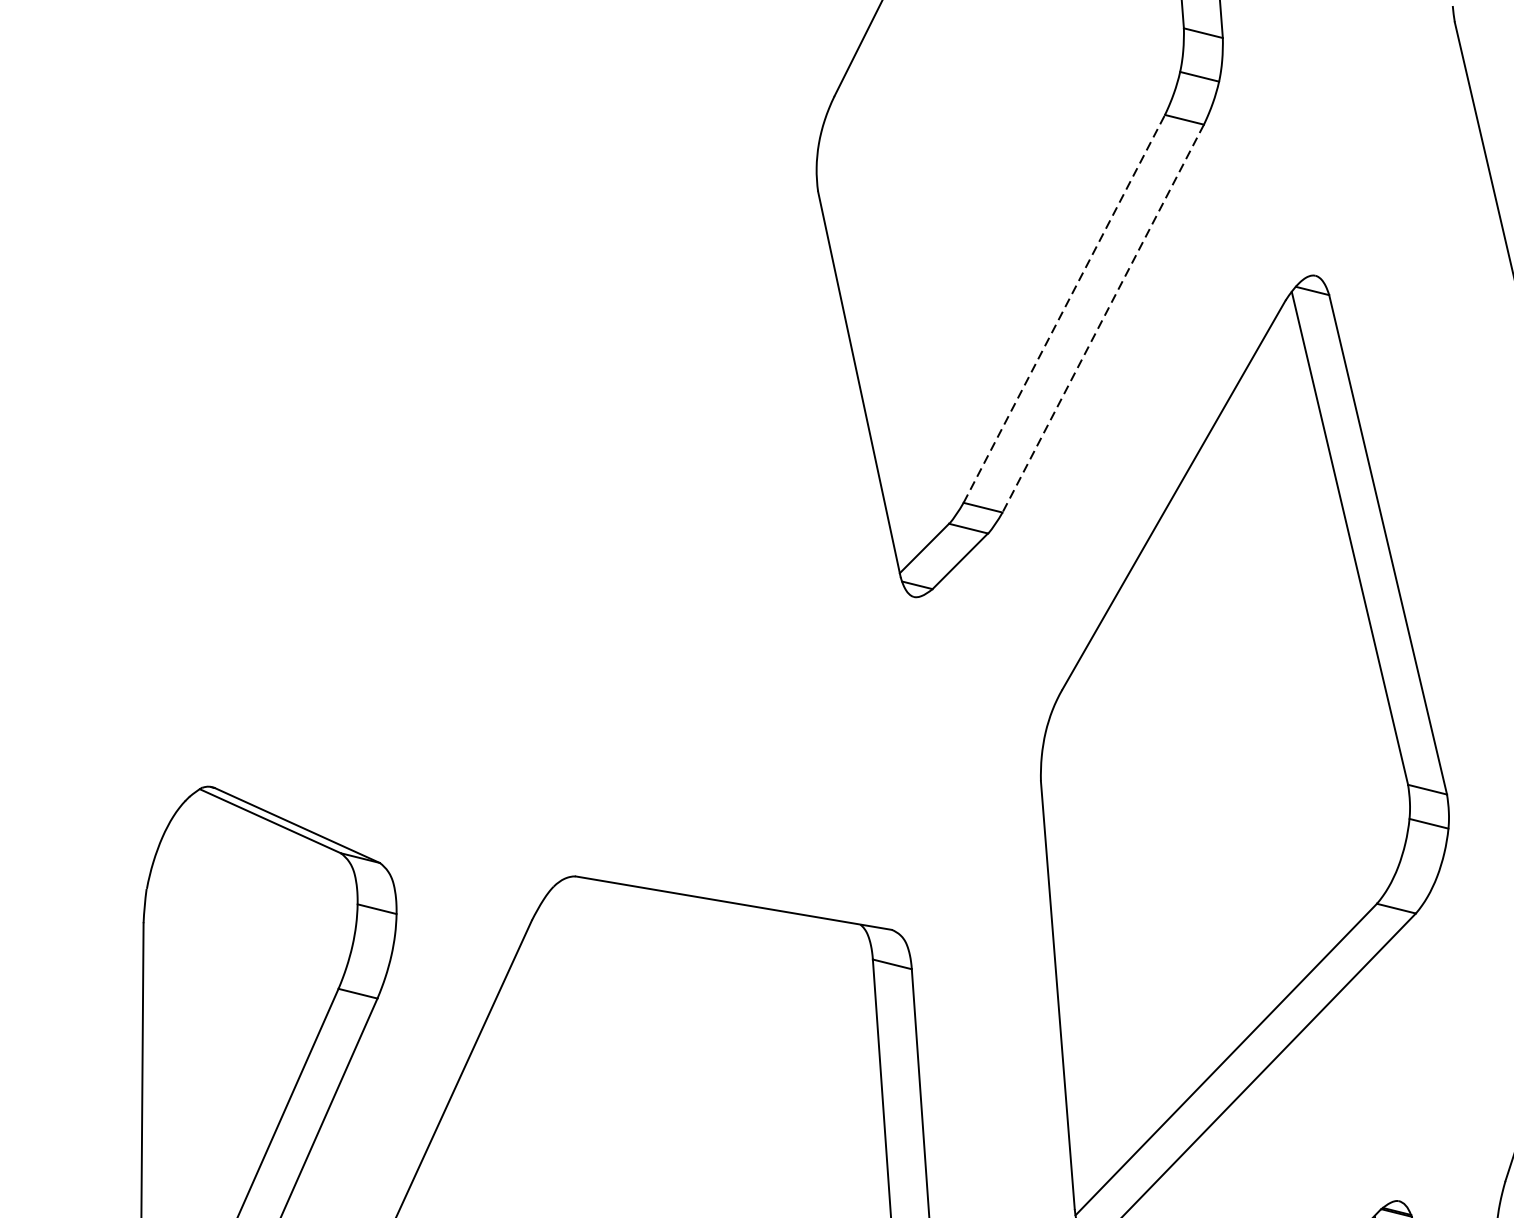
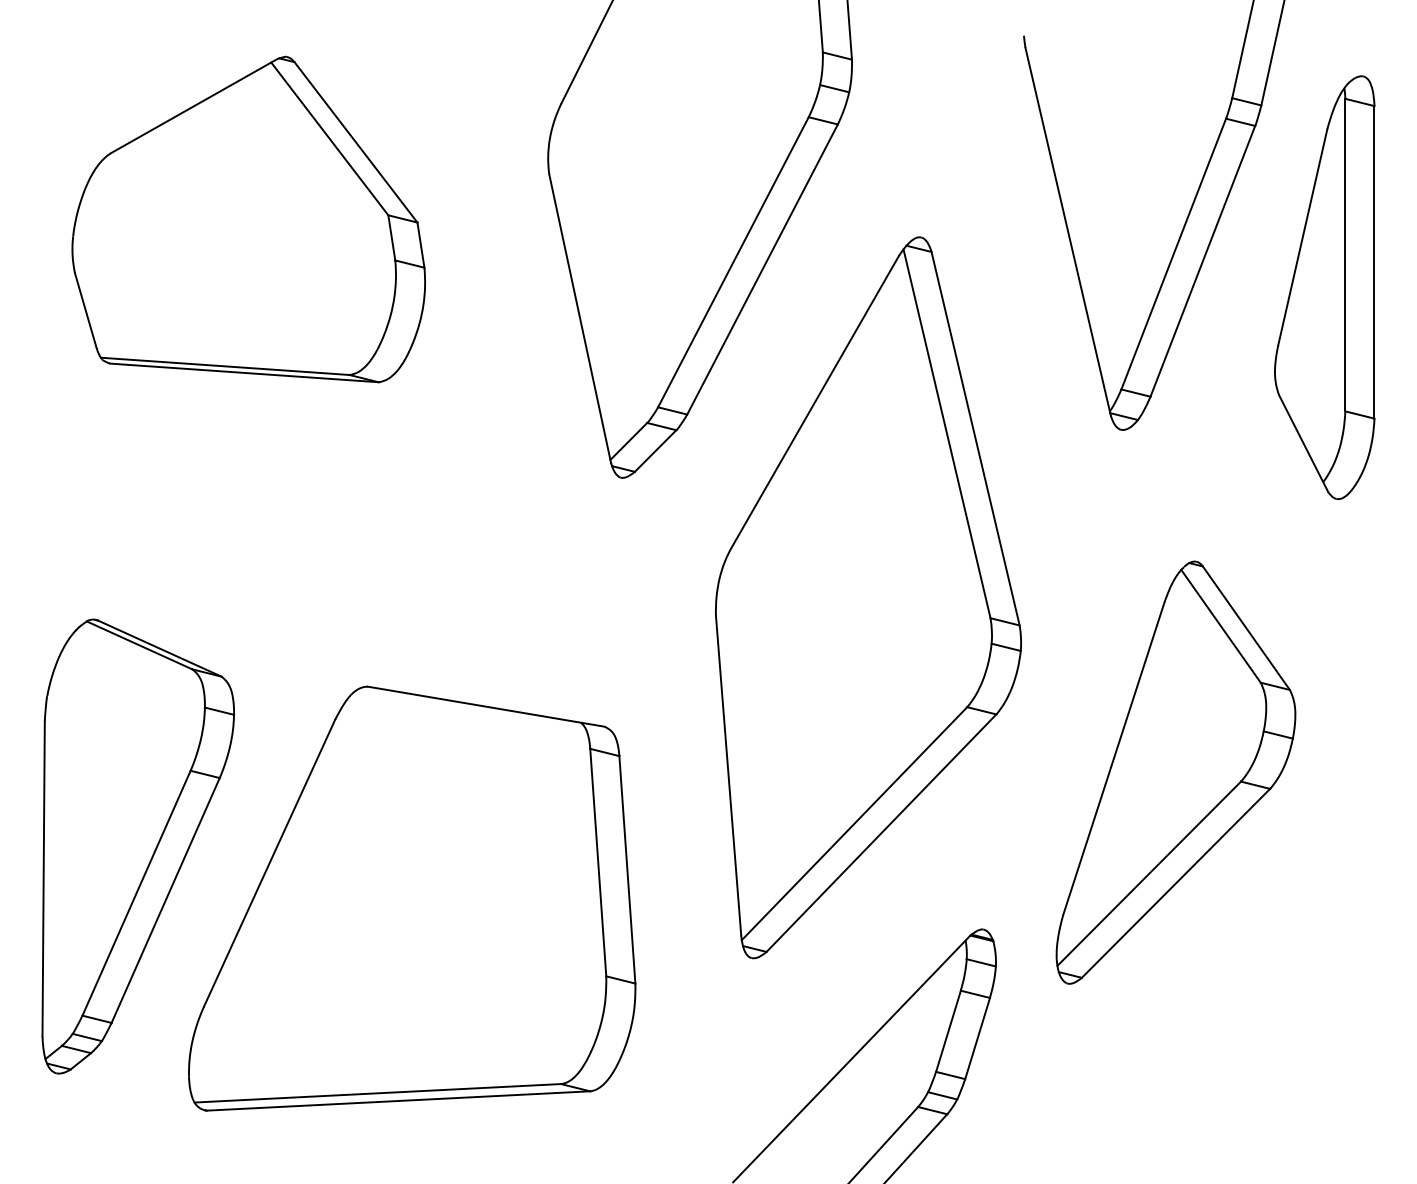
part: (415, 251) -> (248, 219), added
line: (1064, 307) -> (733, 261), dashed -> solid
line: (1103, 318) -> (762, 269), dashed -> solid

